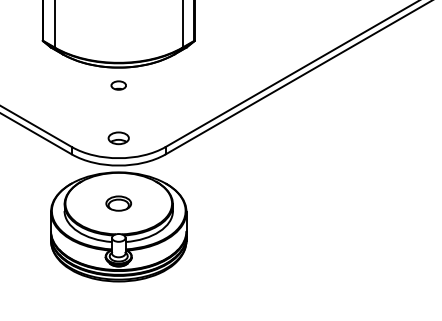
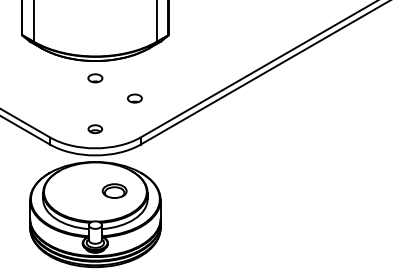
part: (159, 106) -> (134, 98), added
part: (118, 138) -> (95, 129), size x0.7
part: (118, 203) -> (114, 191), moved

